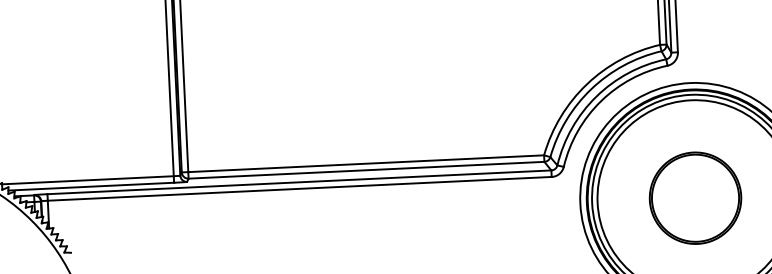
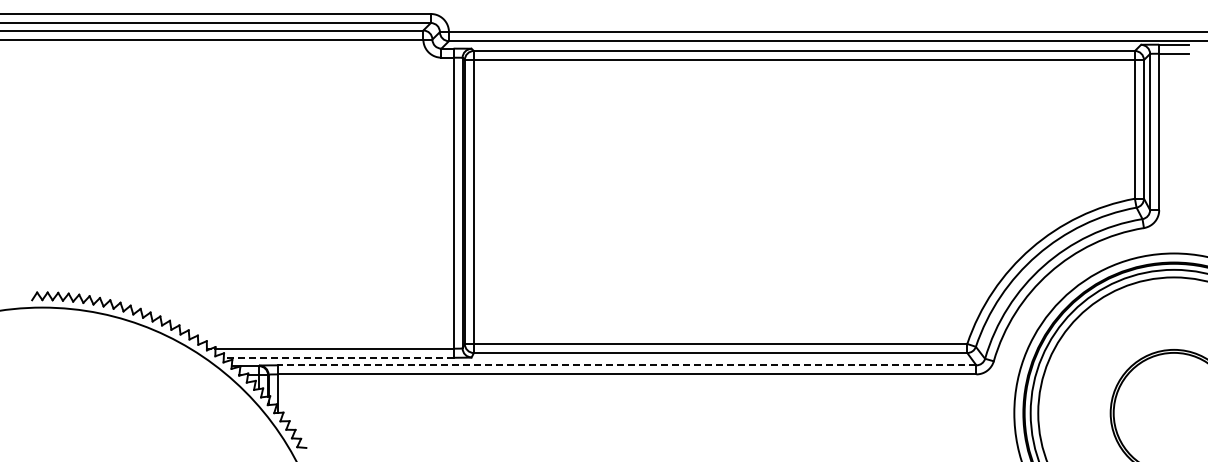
line: (299, 182) -> (626, 365), solid -> dashed
line: (91, 186) -> (338, 357), solid -> dashed

